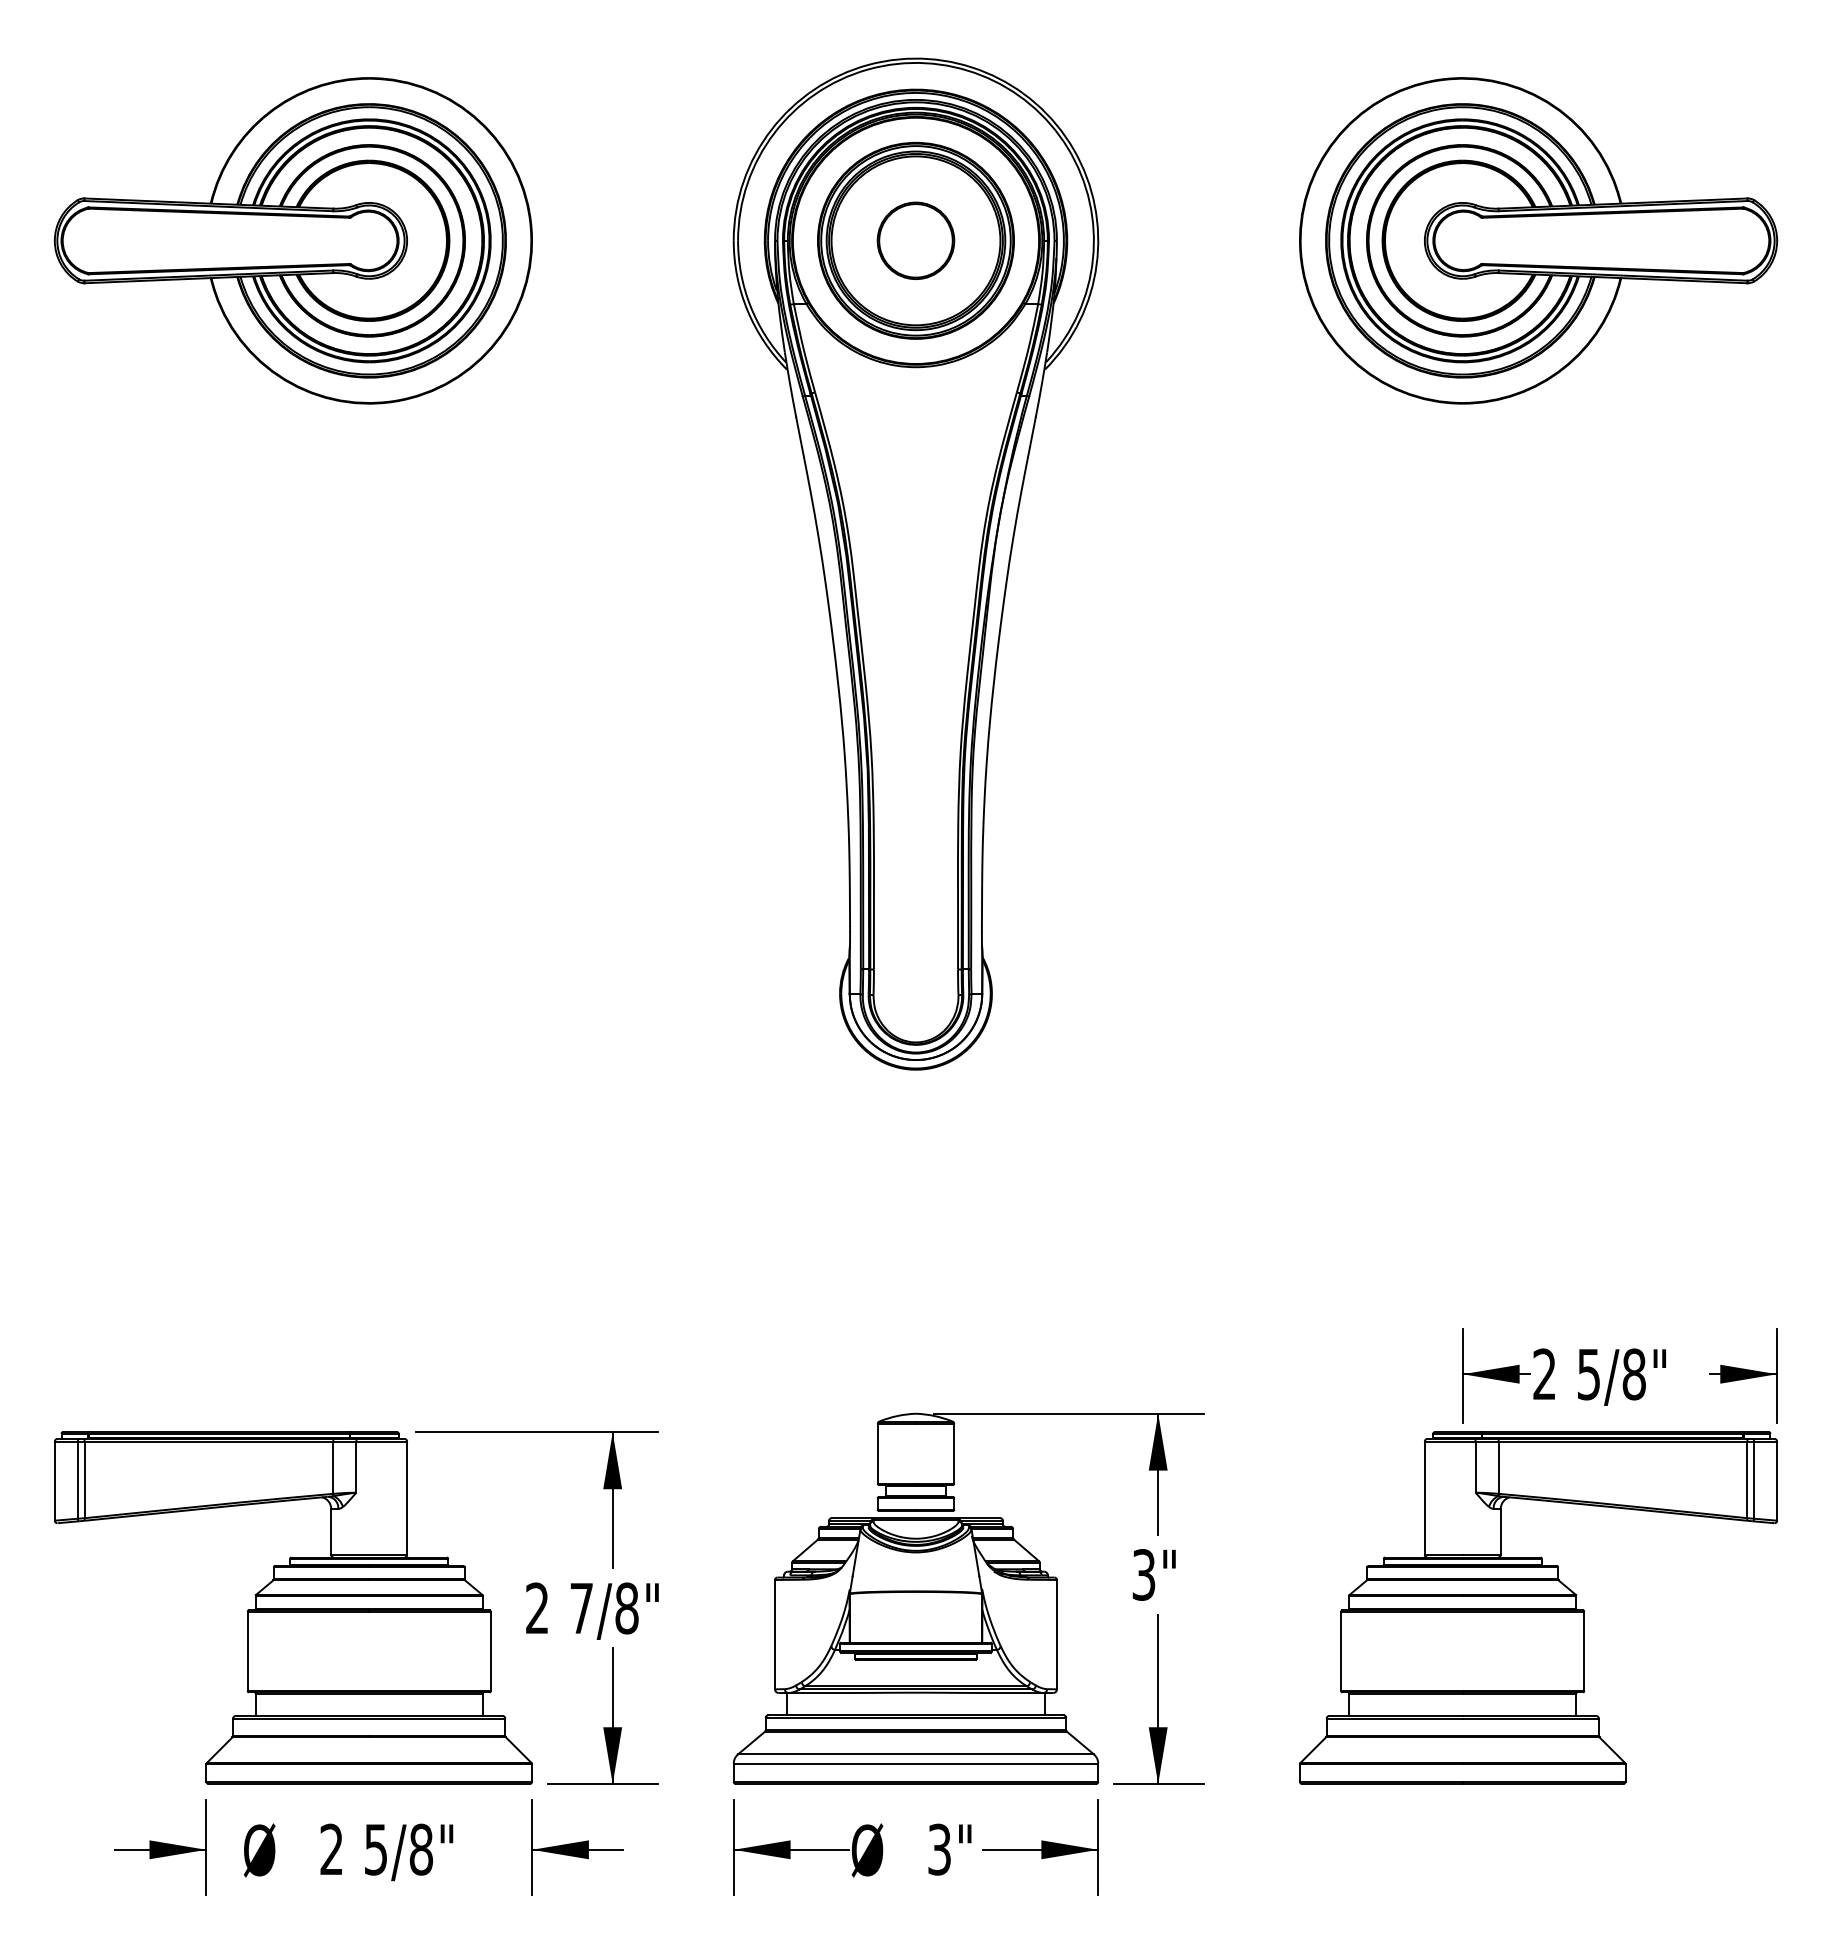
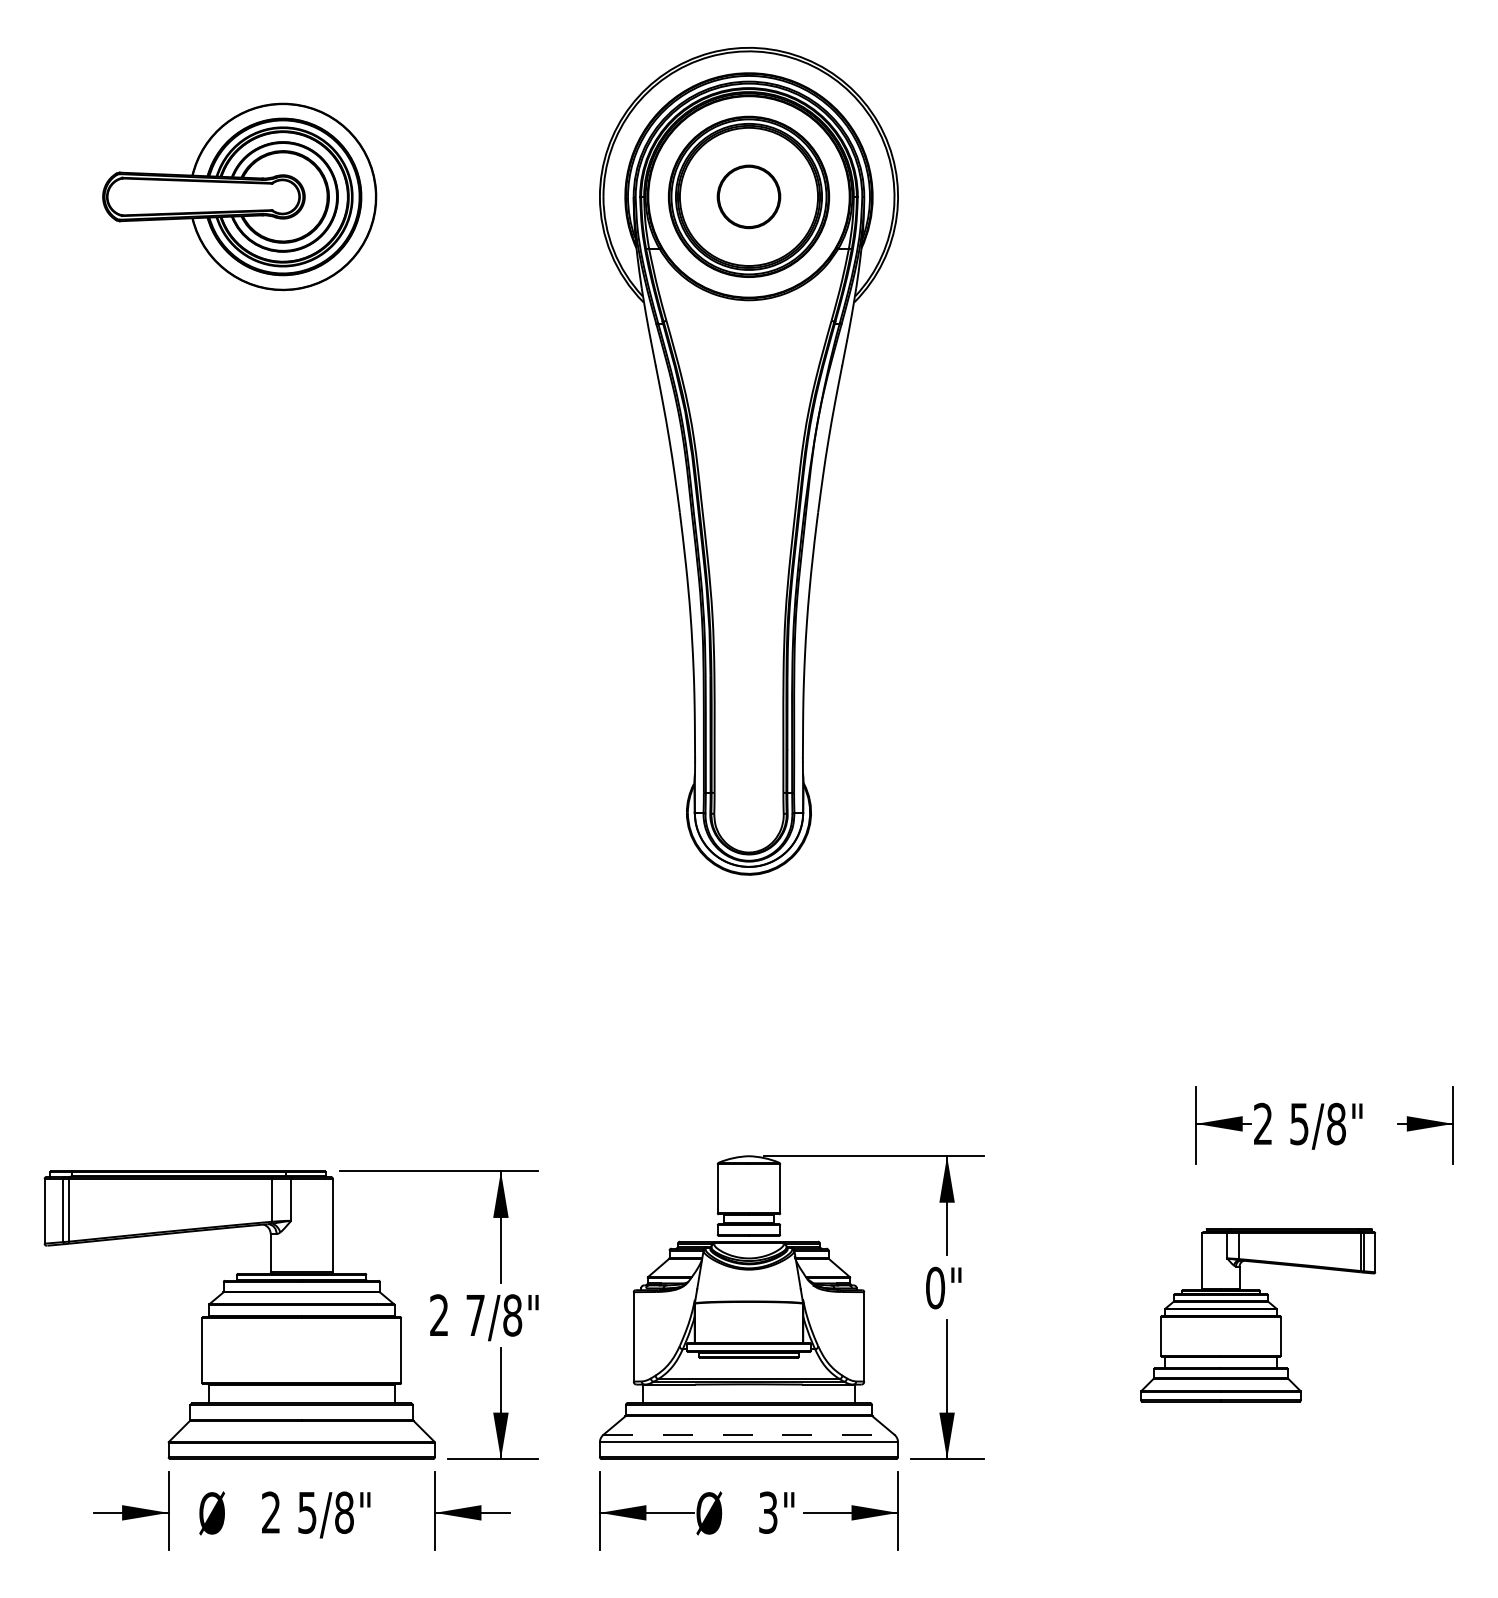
part: (292, 240) -> (239, 196), size x0.7
part: (1538, 240) -> (1258, 196), removed
text: (1143, 1574) -> (935, 1287), 3" -> 0"
part: (1538, 1607) -> (1258, 1314), size x0.6
line: (915, 1754) -> (748, 1434), solid -> dashed

